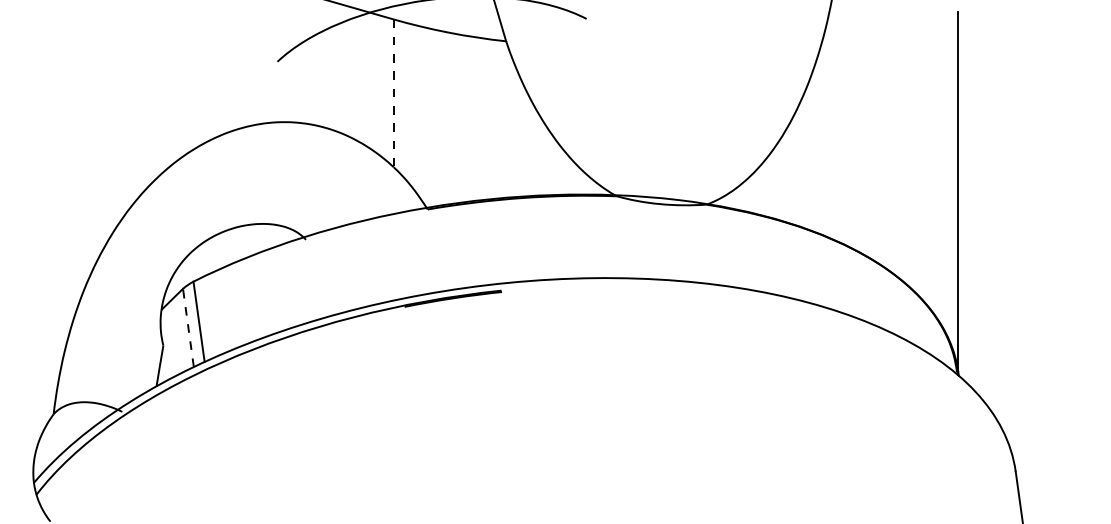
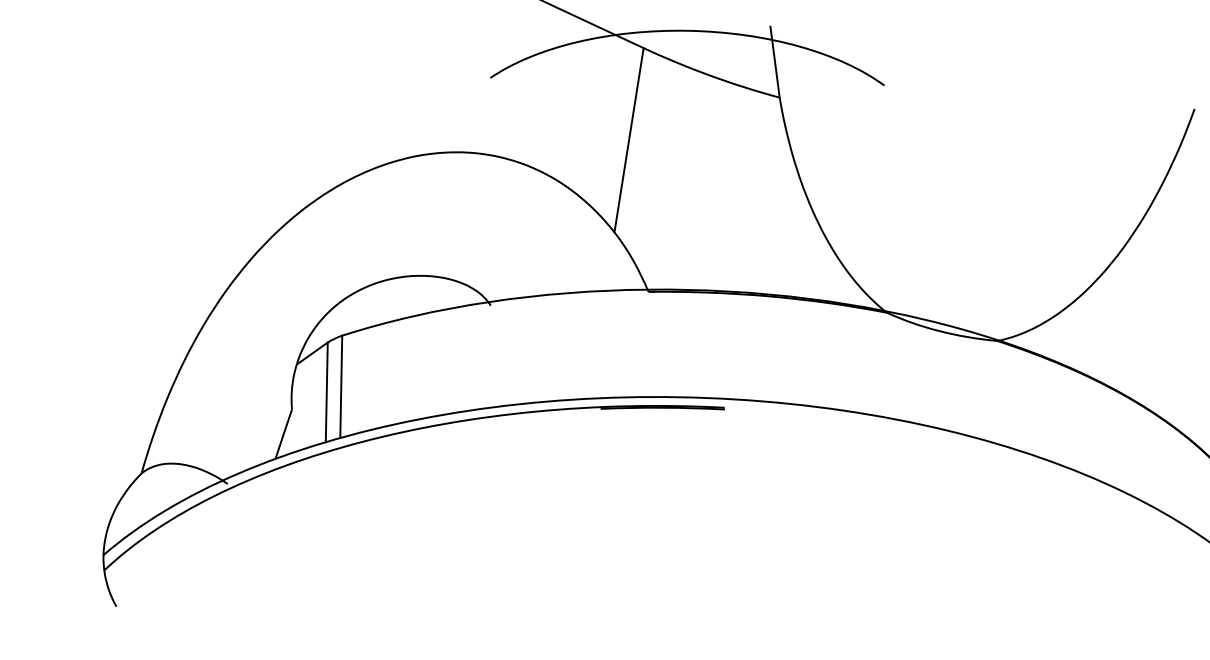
line: (393, 93) -> (628, 140), dashed -> solid
line: (188, 327) -> (326, 391), dashed -> solid

